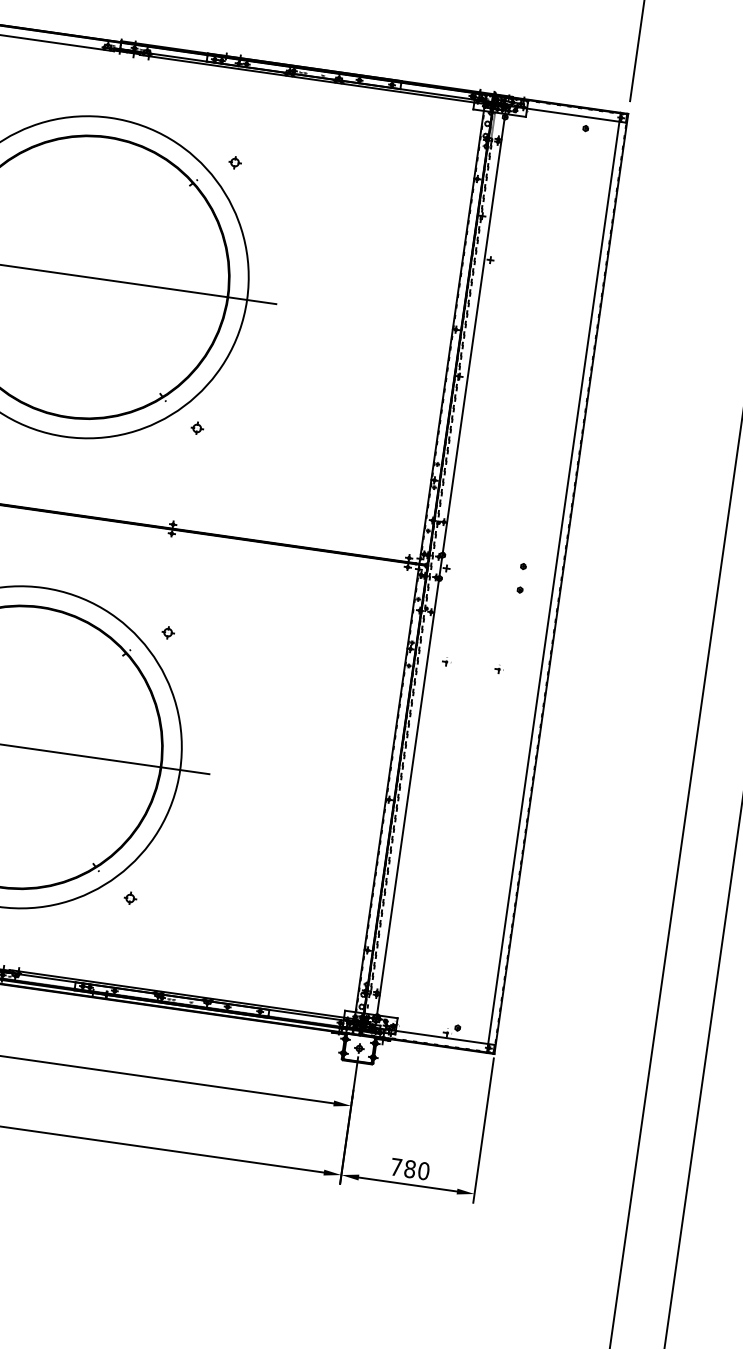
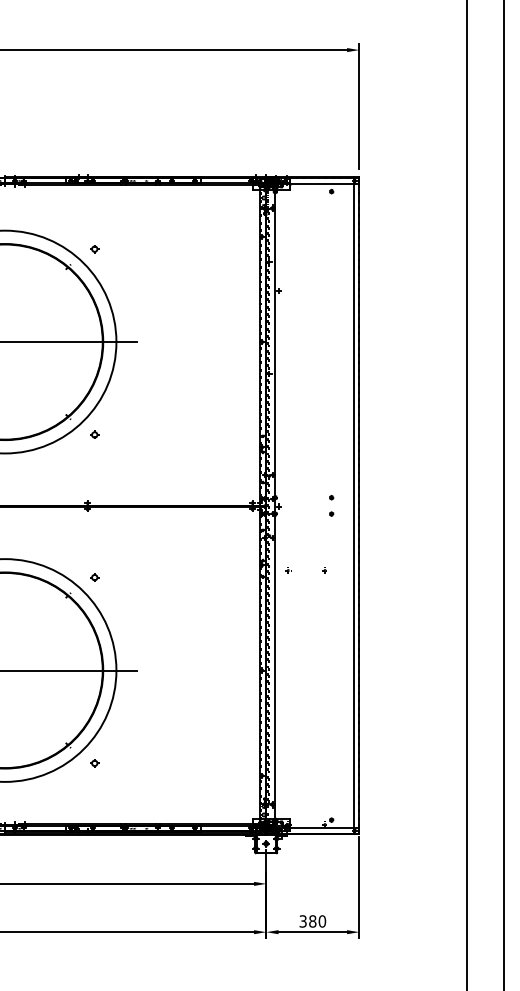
text: (395, 1167) -> (302, 921), 780 -> 380

